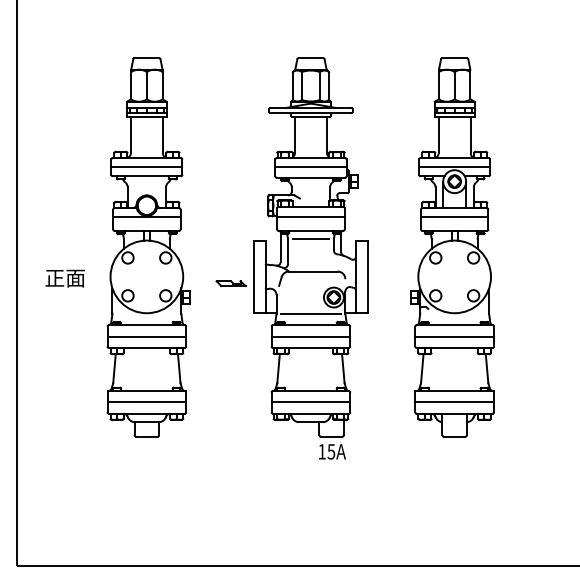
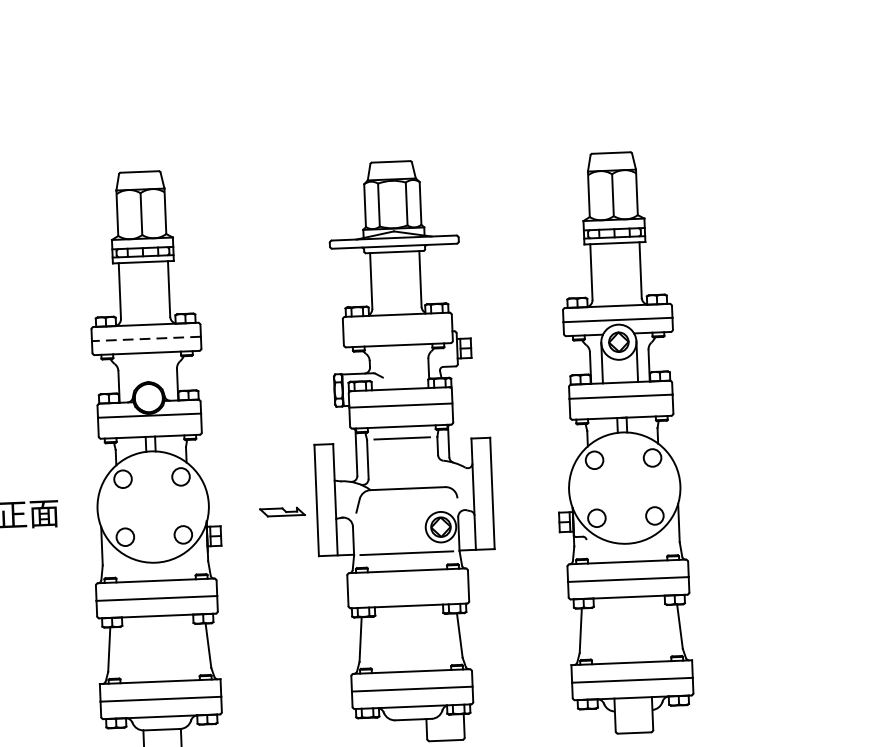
line: (146, 167) -> (145, 339), solid -> dashed
line: (310, 167) -> (397, 329), removed
line: (310, 336) -> (407, 588), removed

